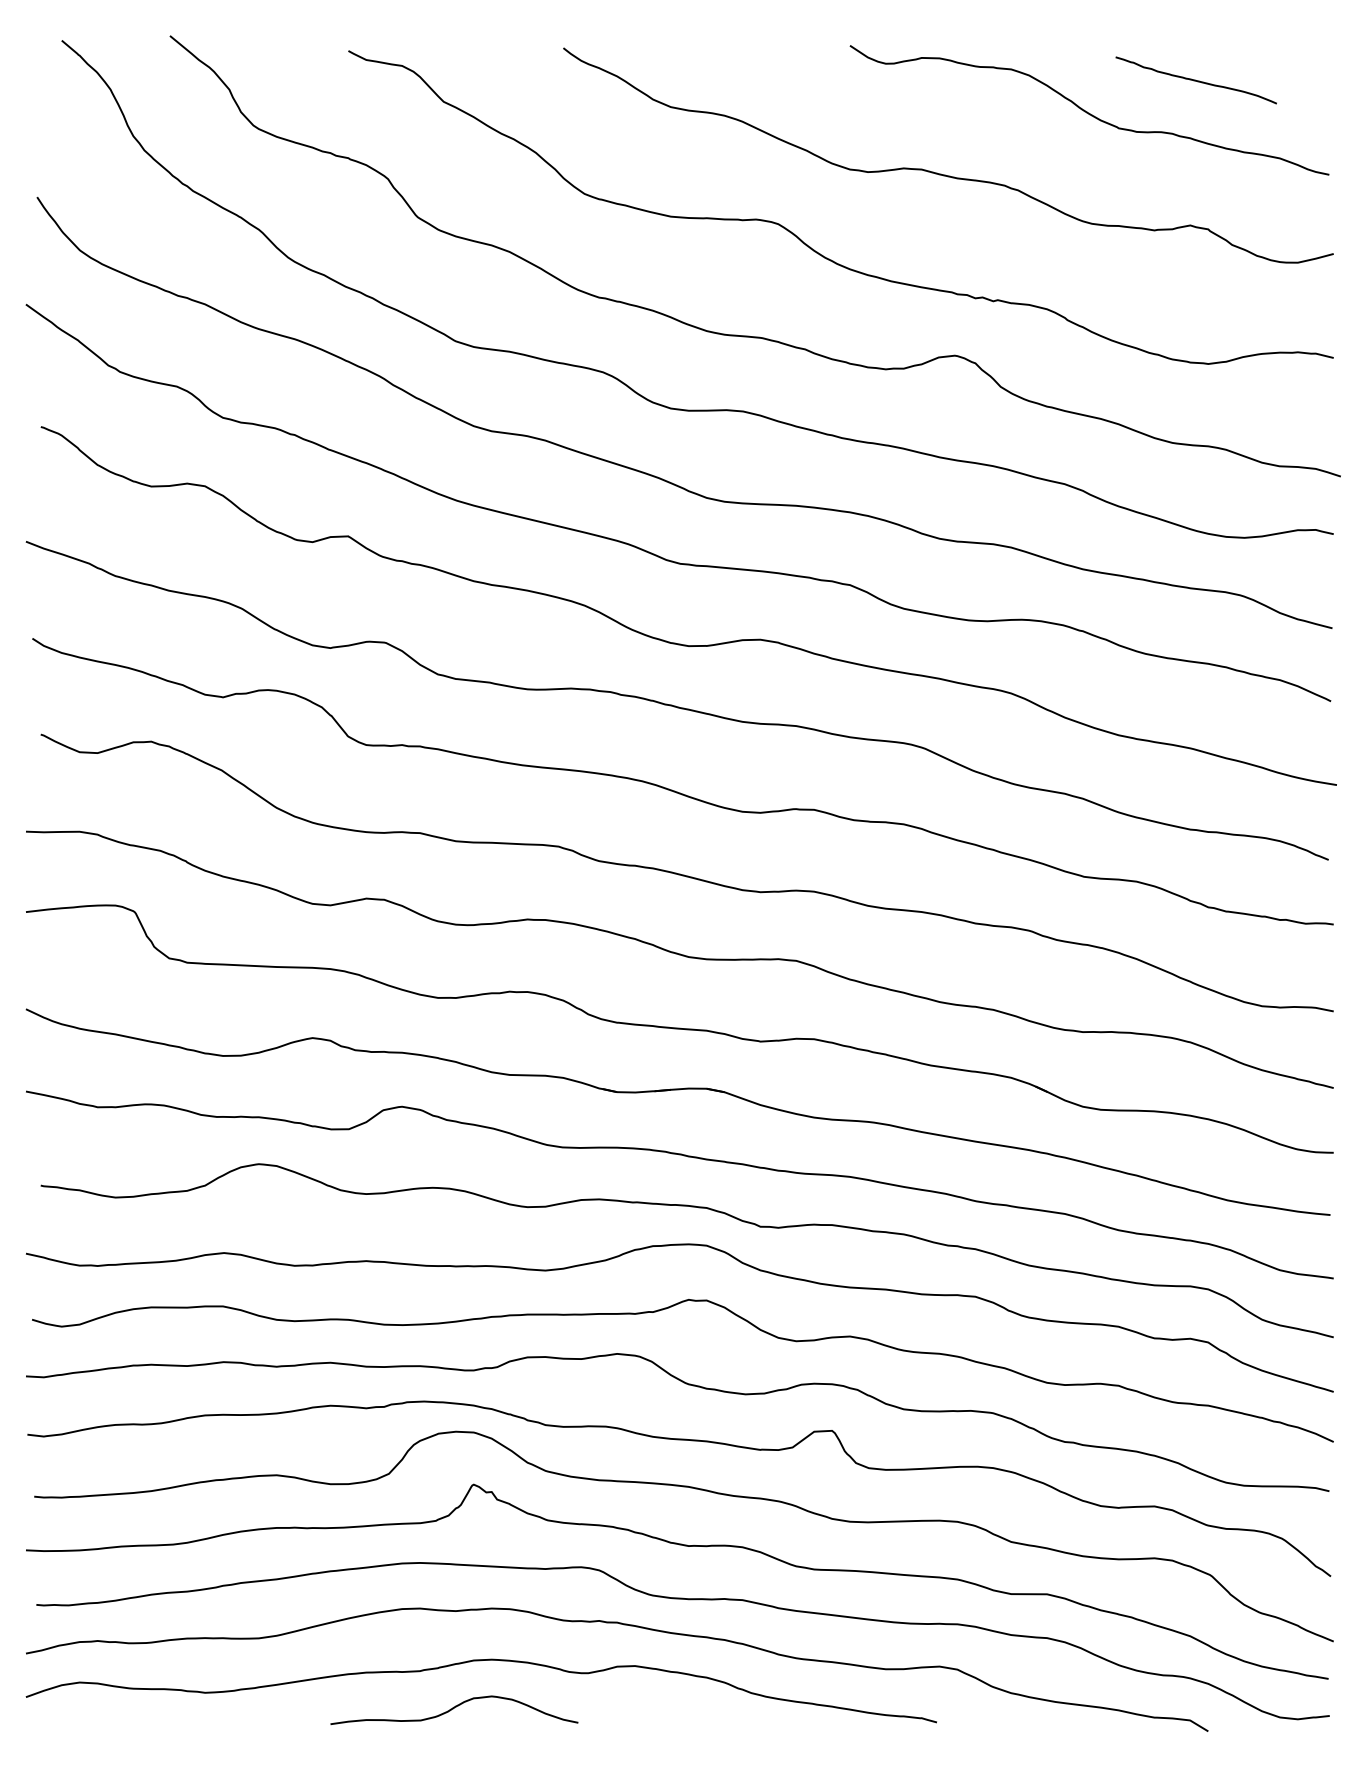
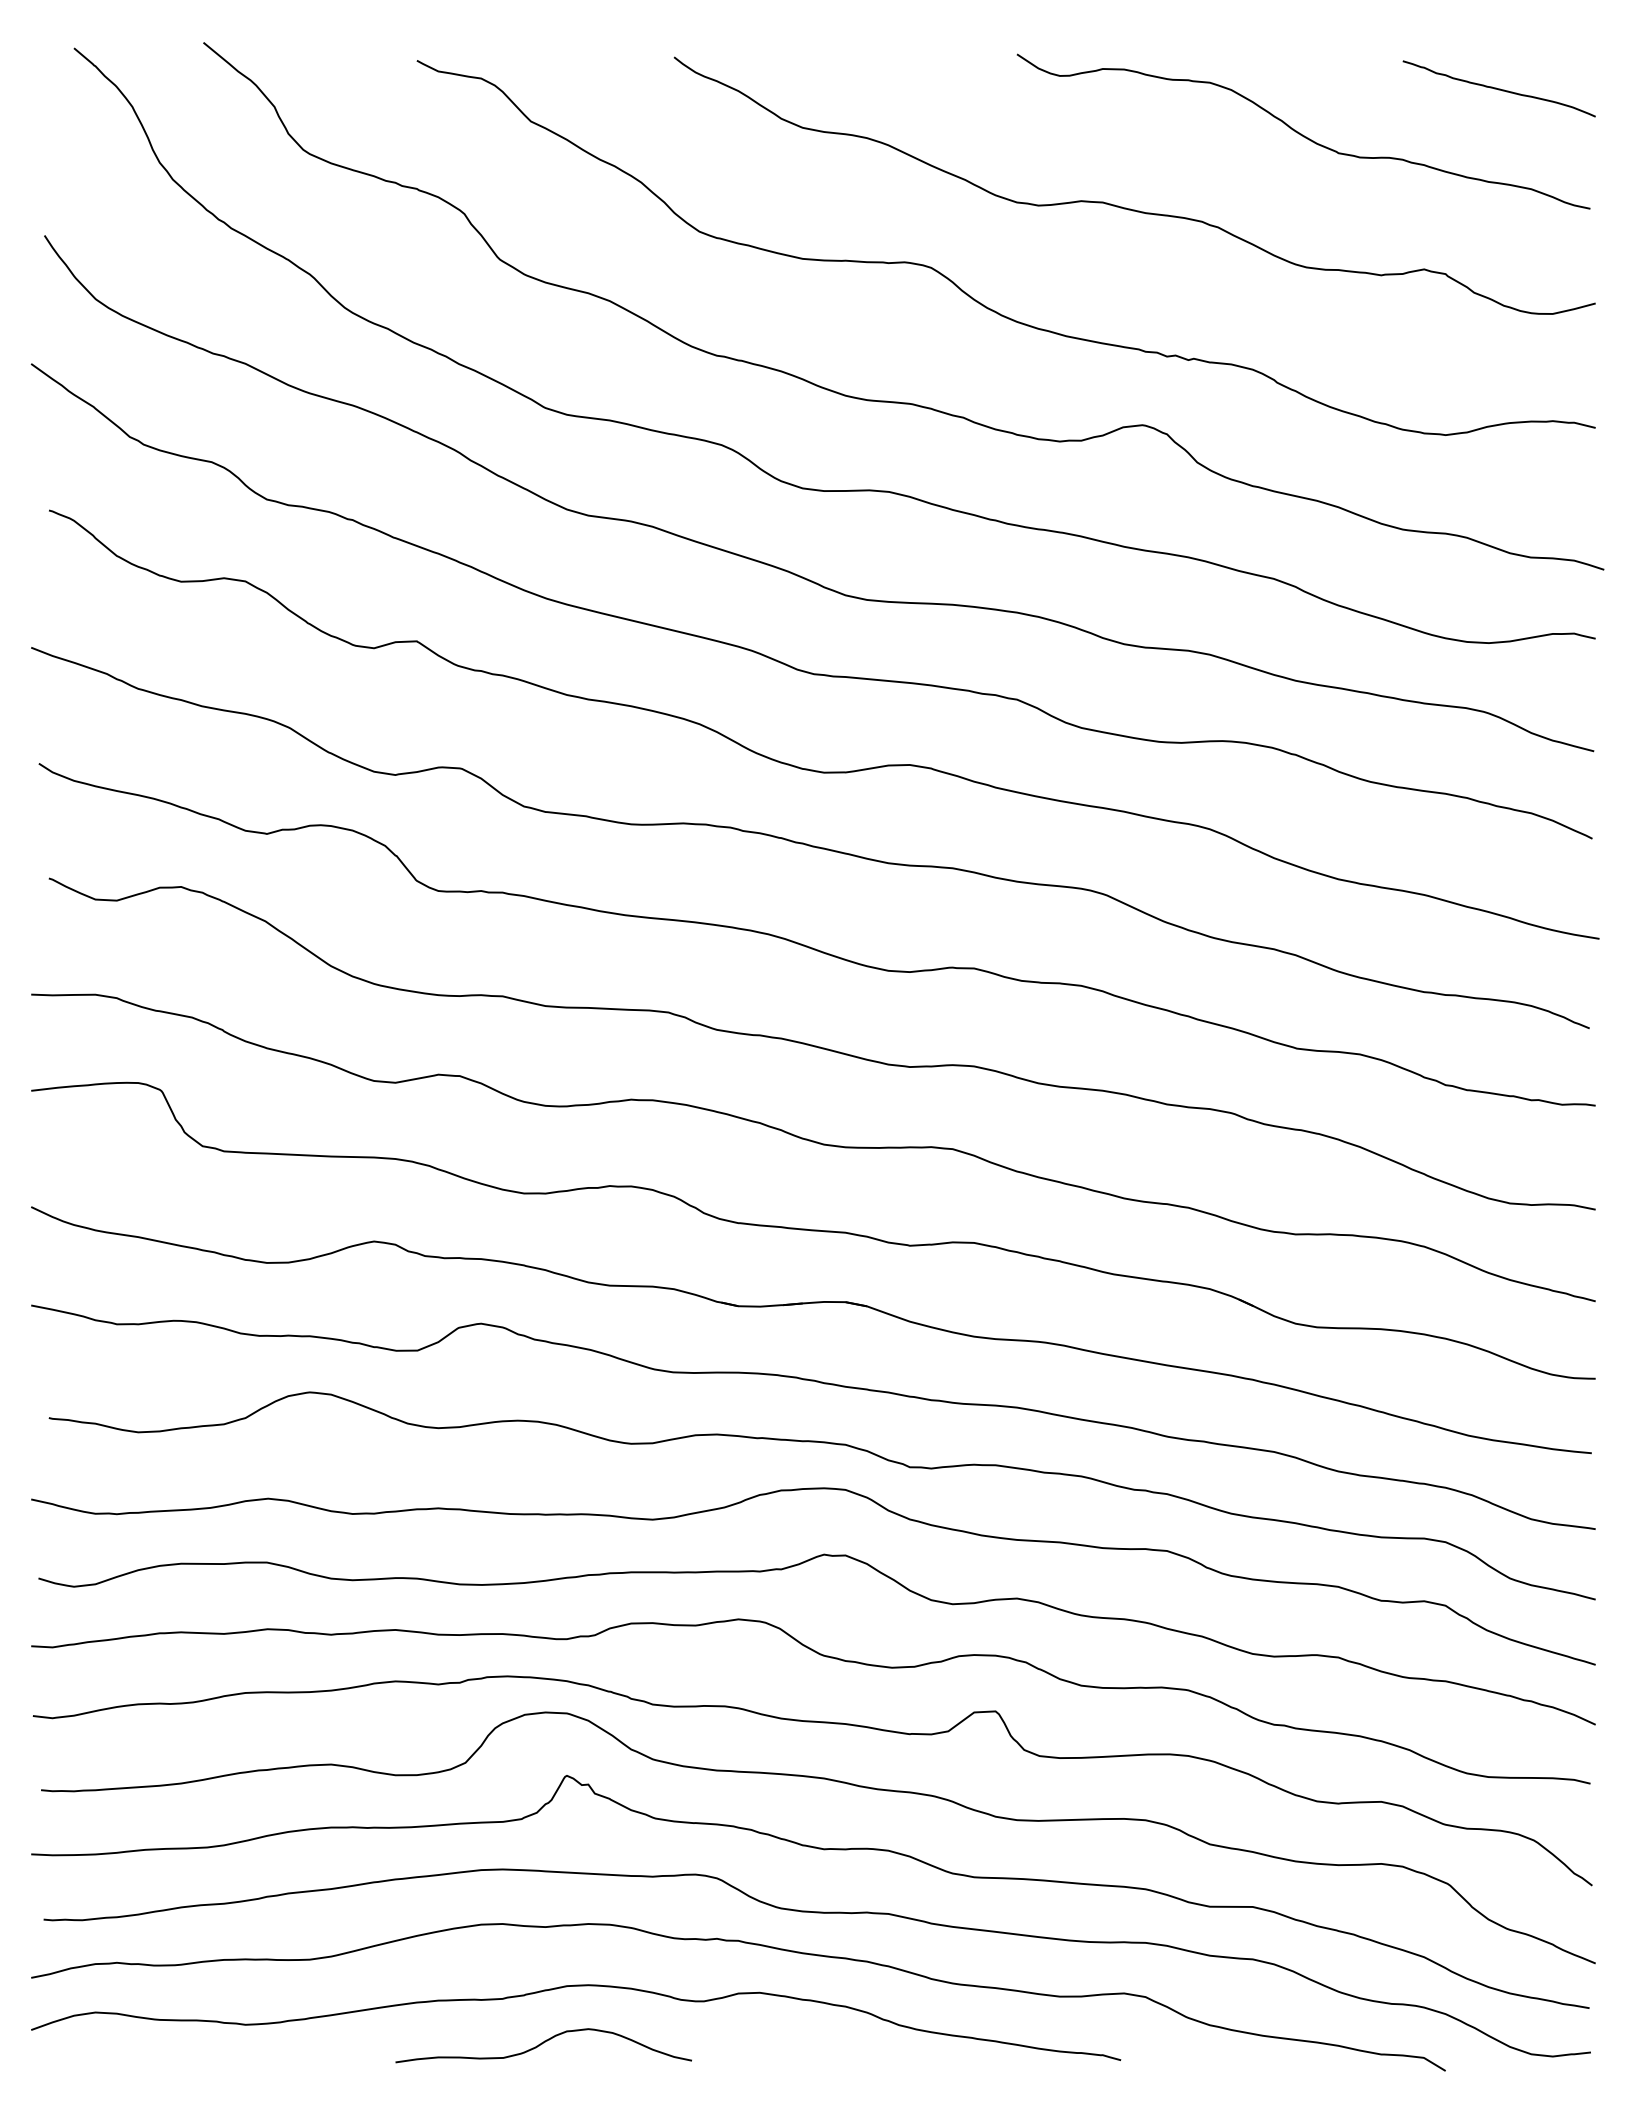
curve: (1195, 80) -> (1498, 88), moved

